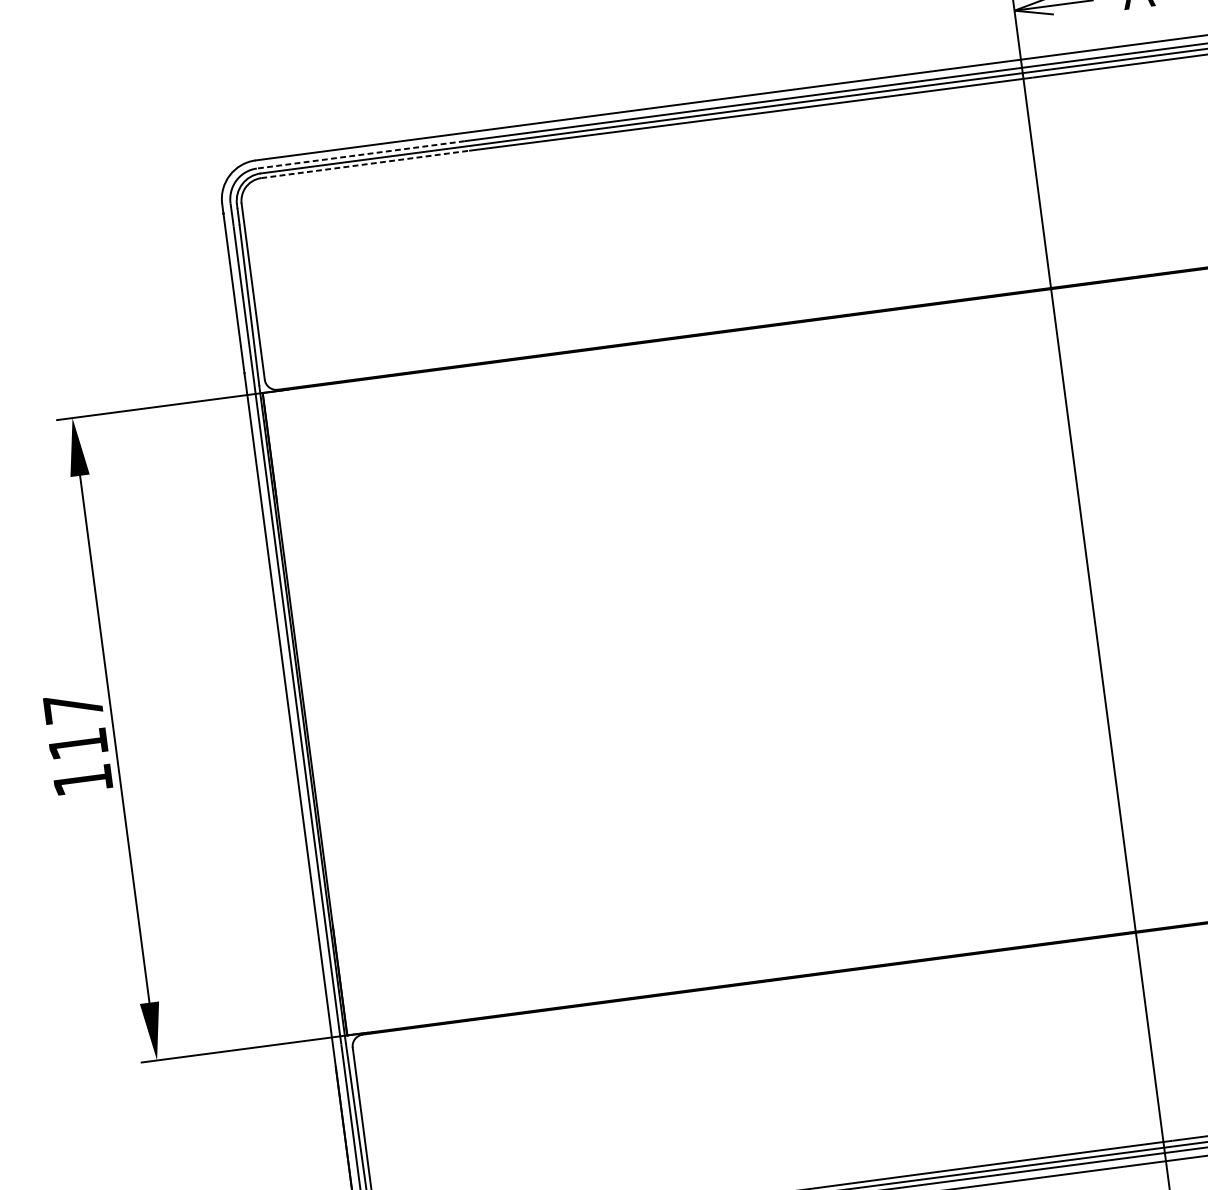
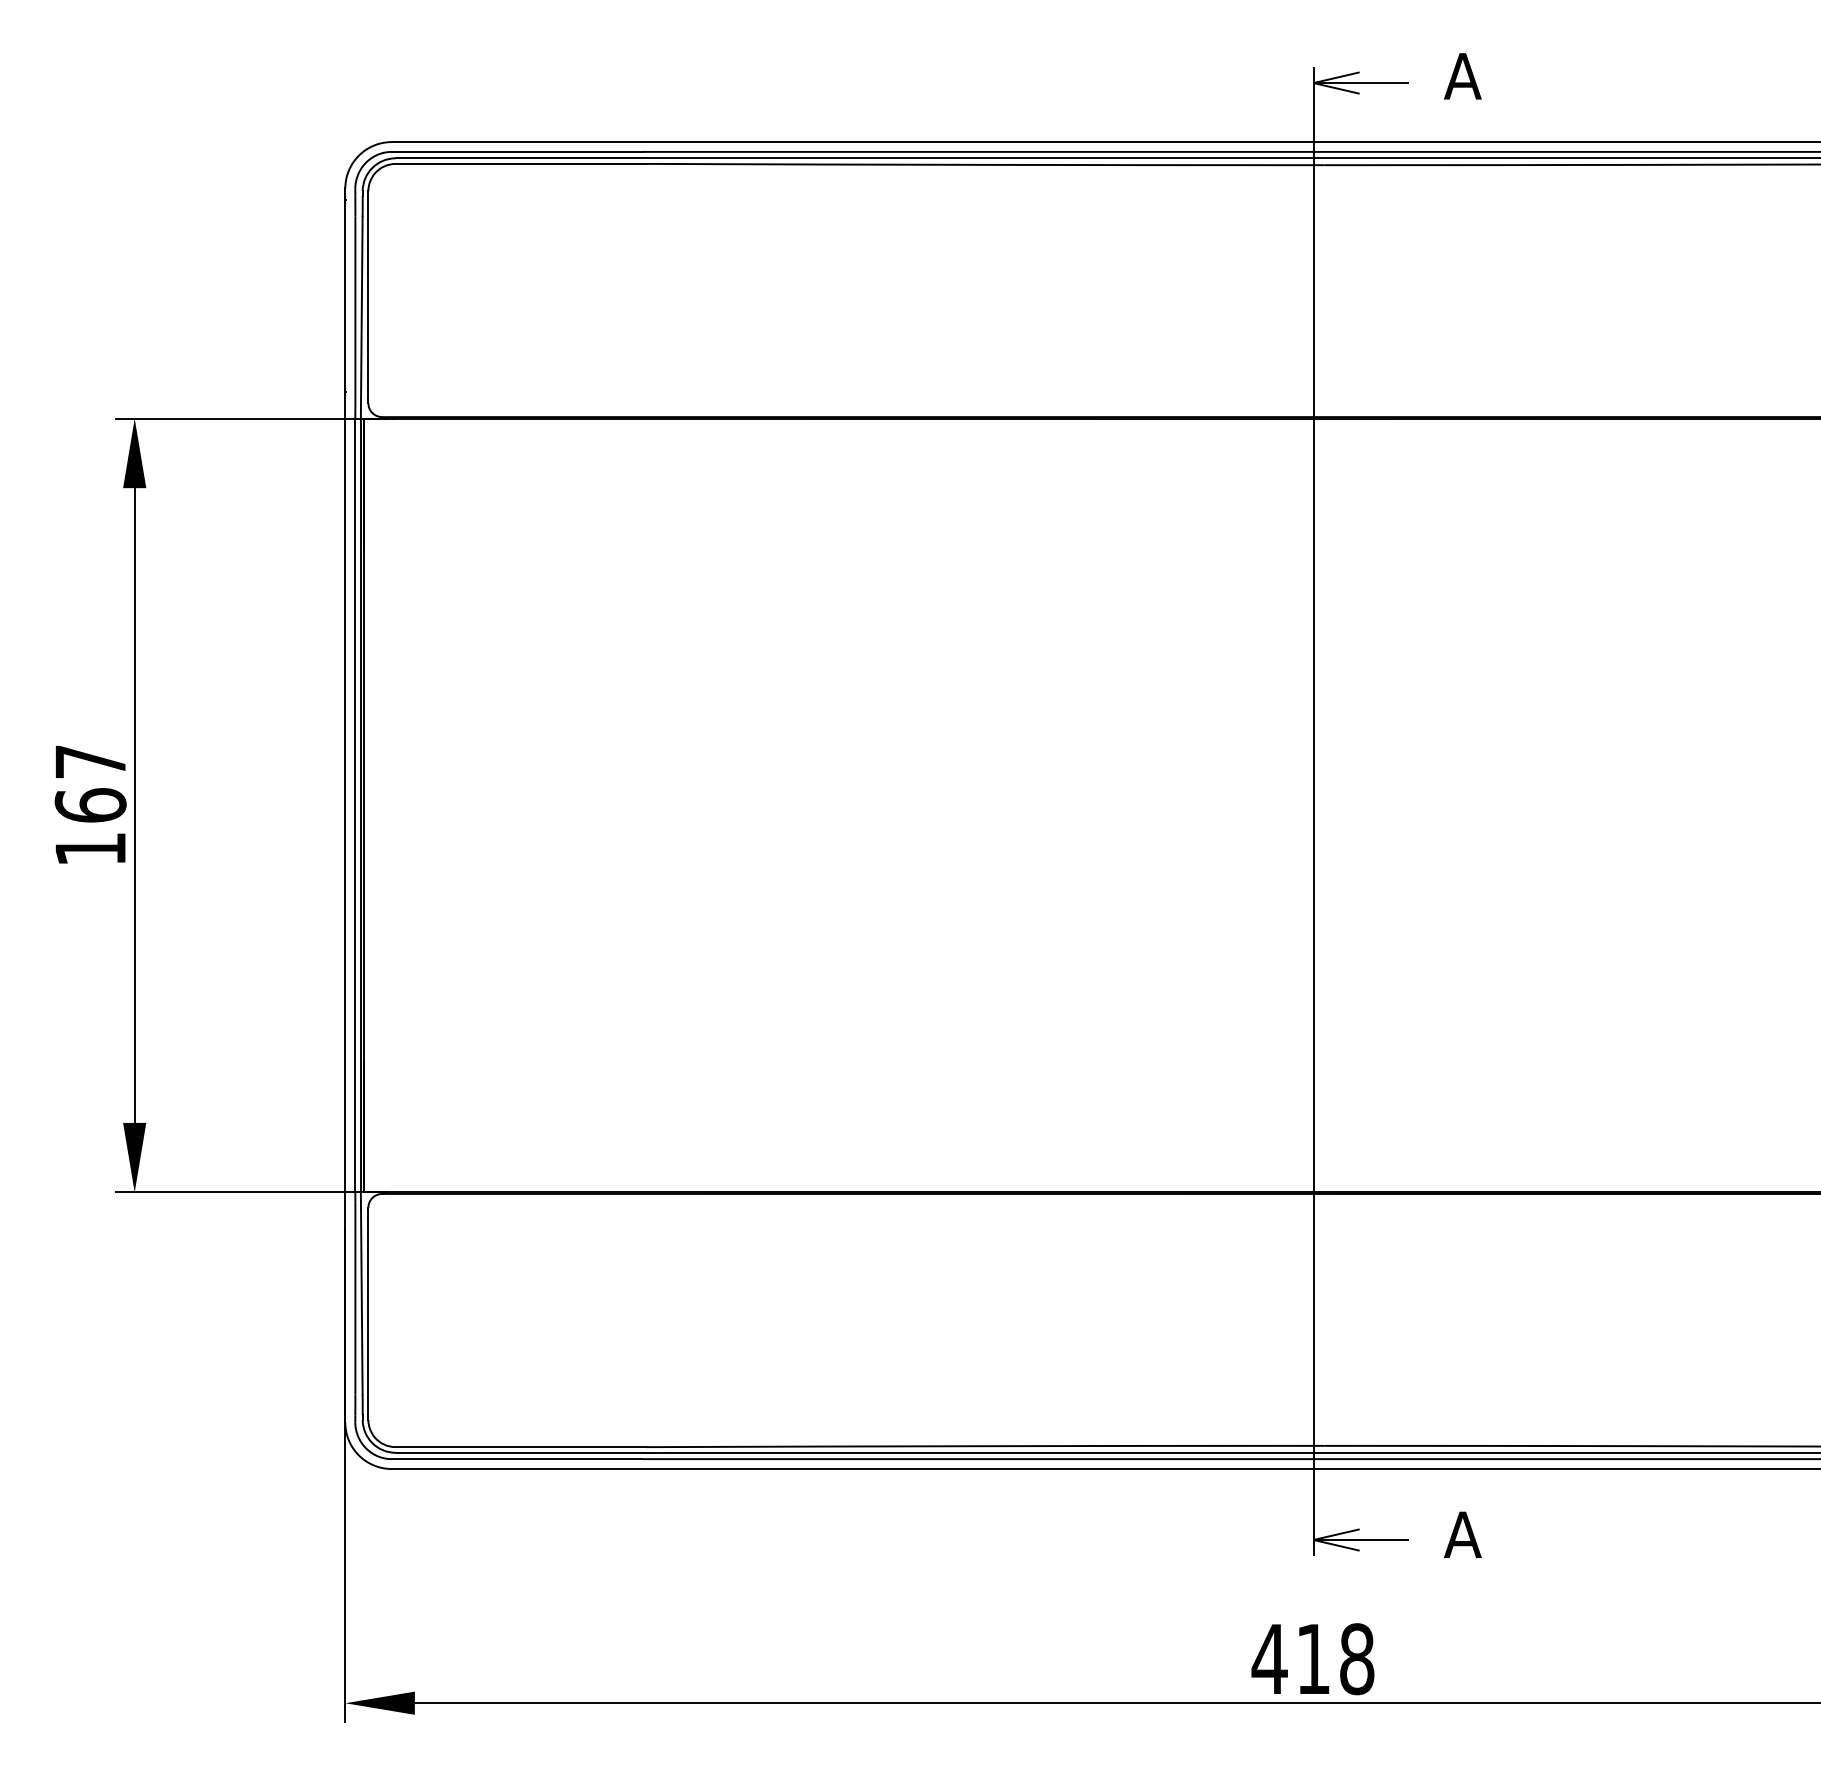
line: (360, 154) -> (516, 151), dashed -> solid
line: (365, 164) -> (521, 163), dashed -> solid
text: (78, 744) -> (90, 805), 117 -> 167

